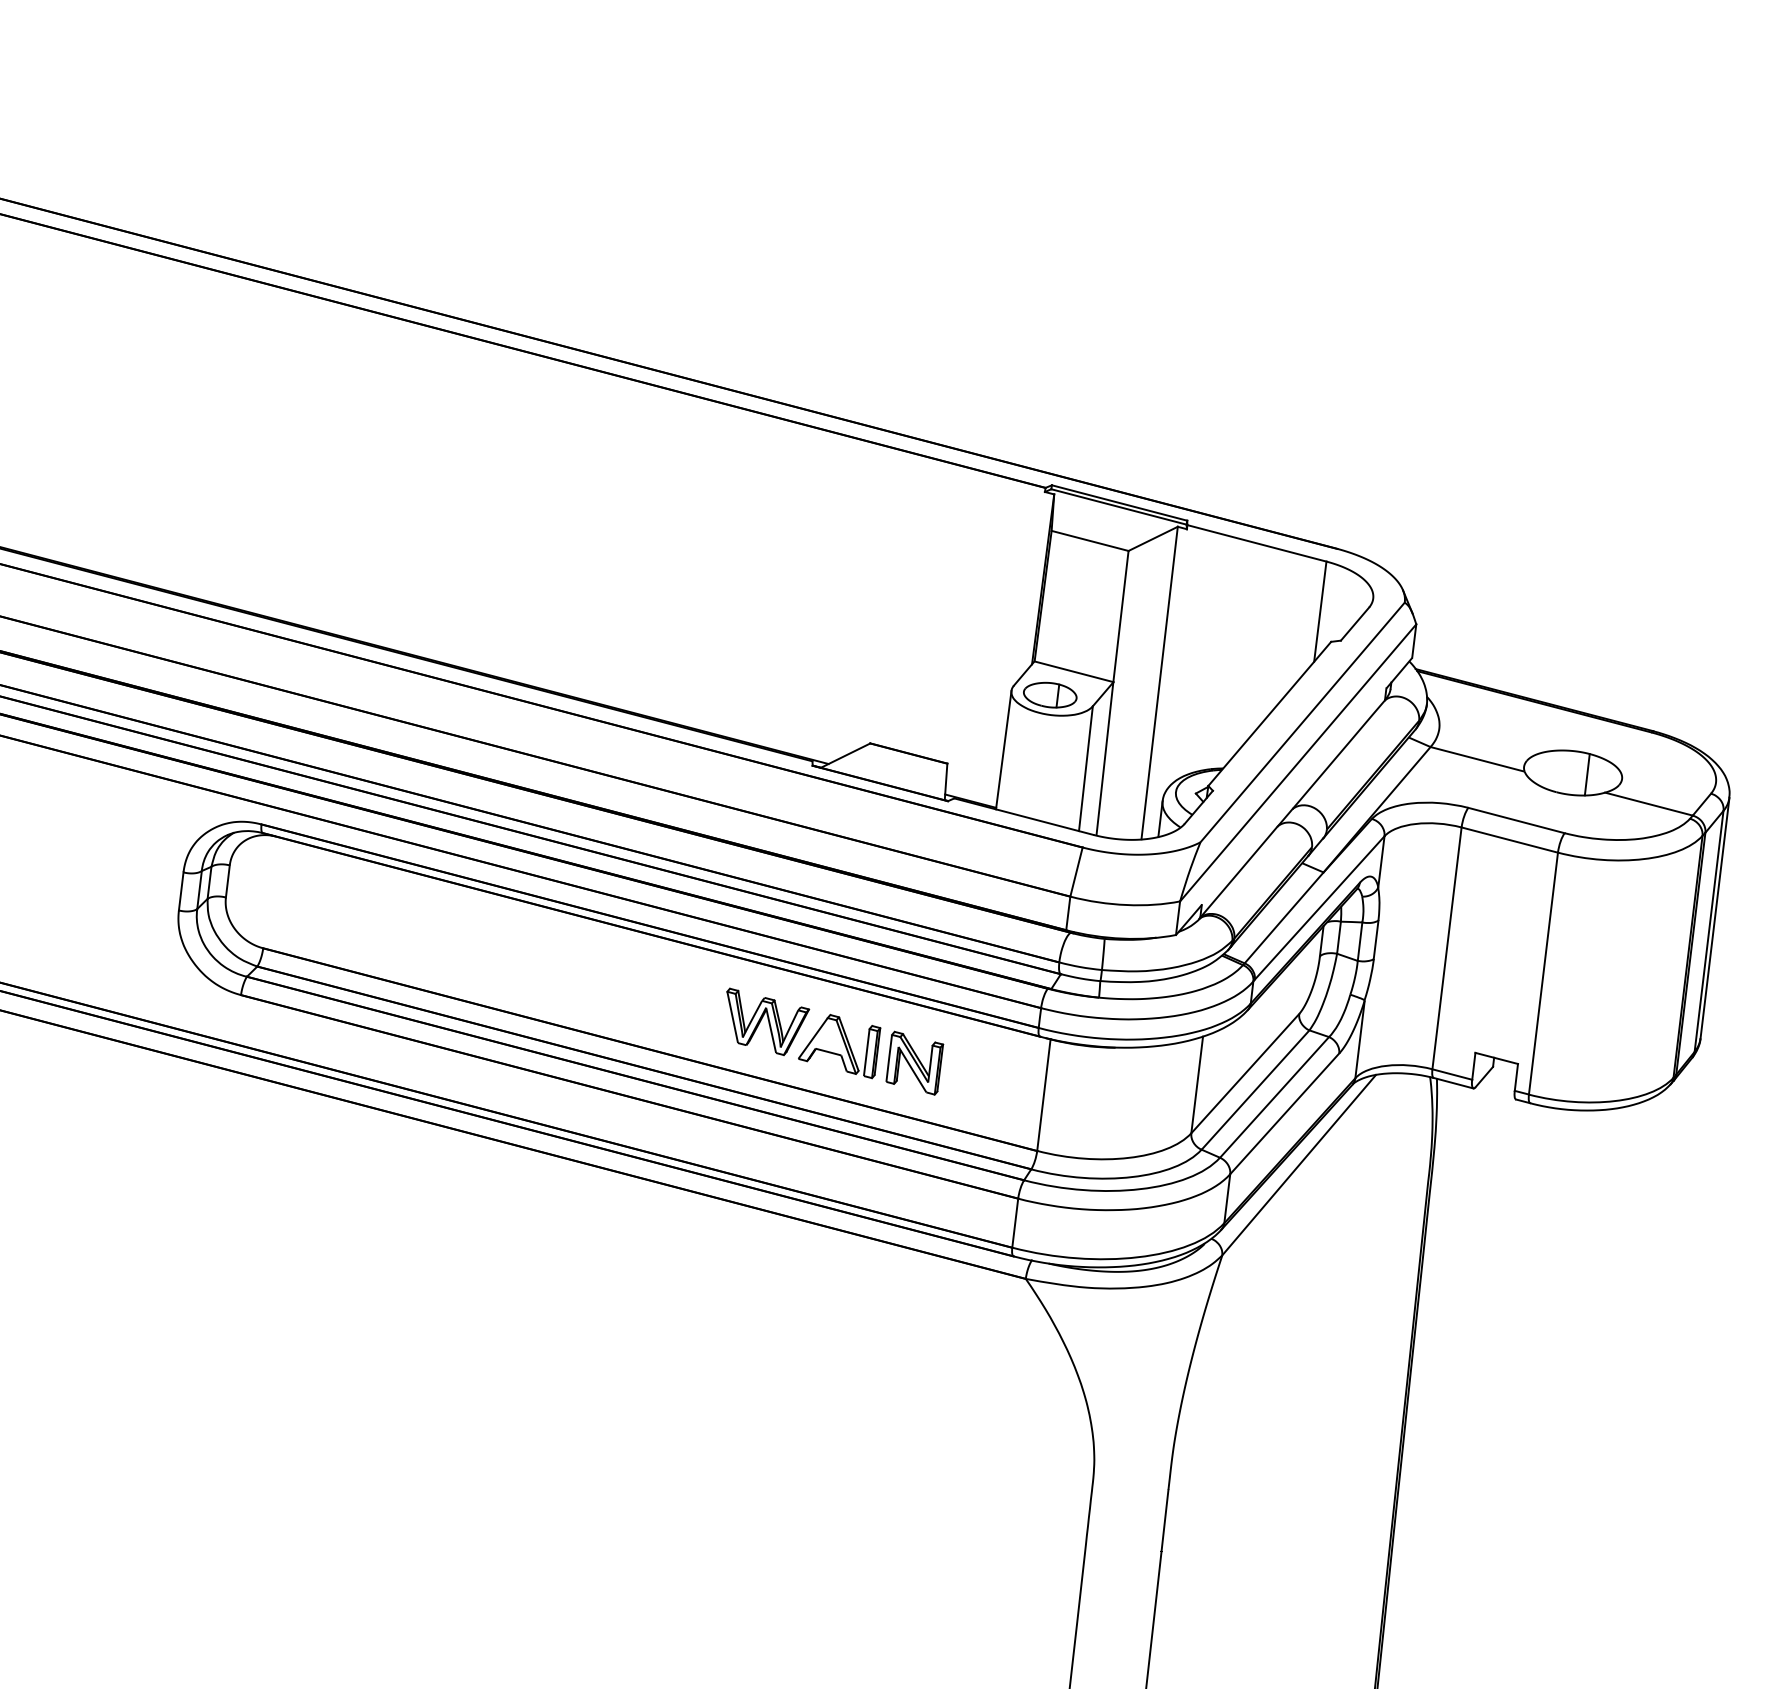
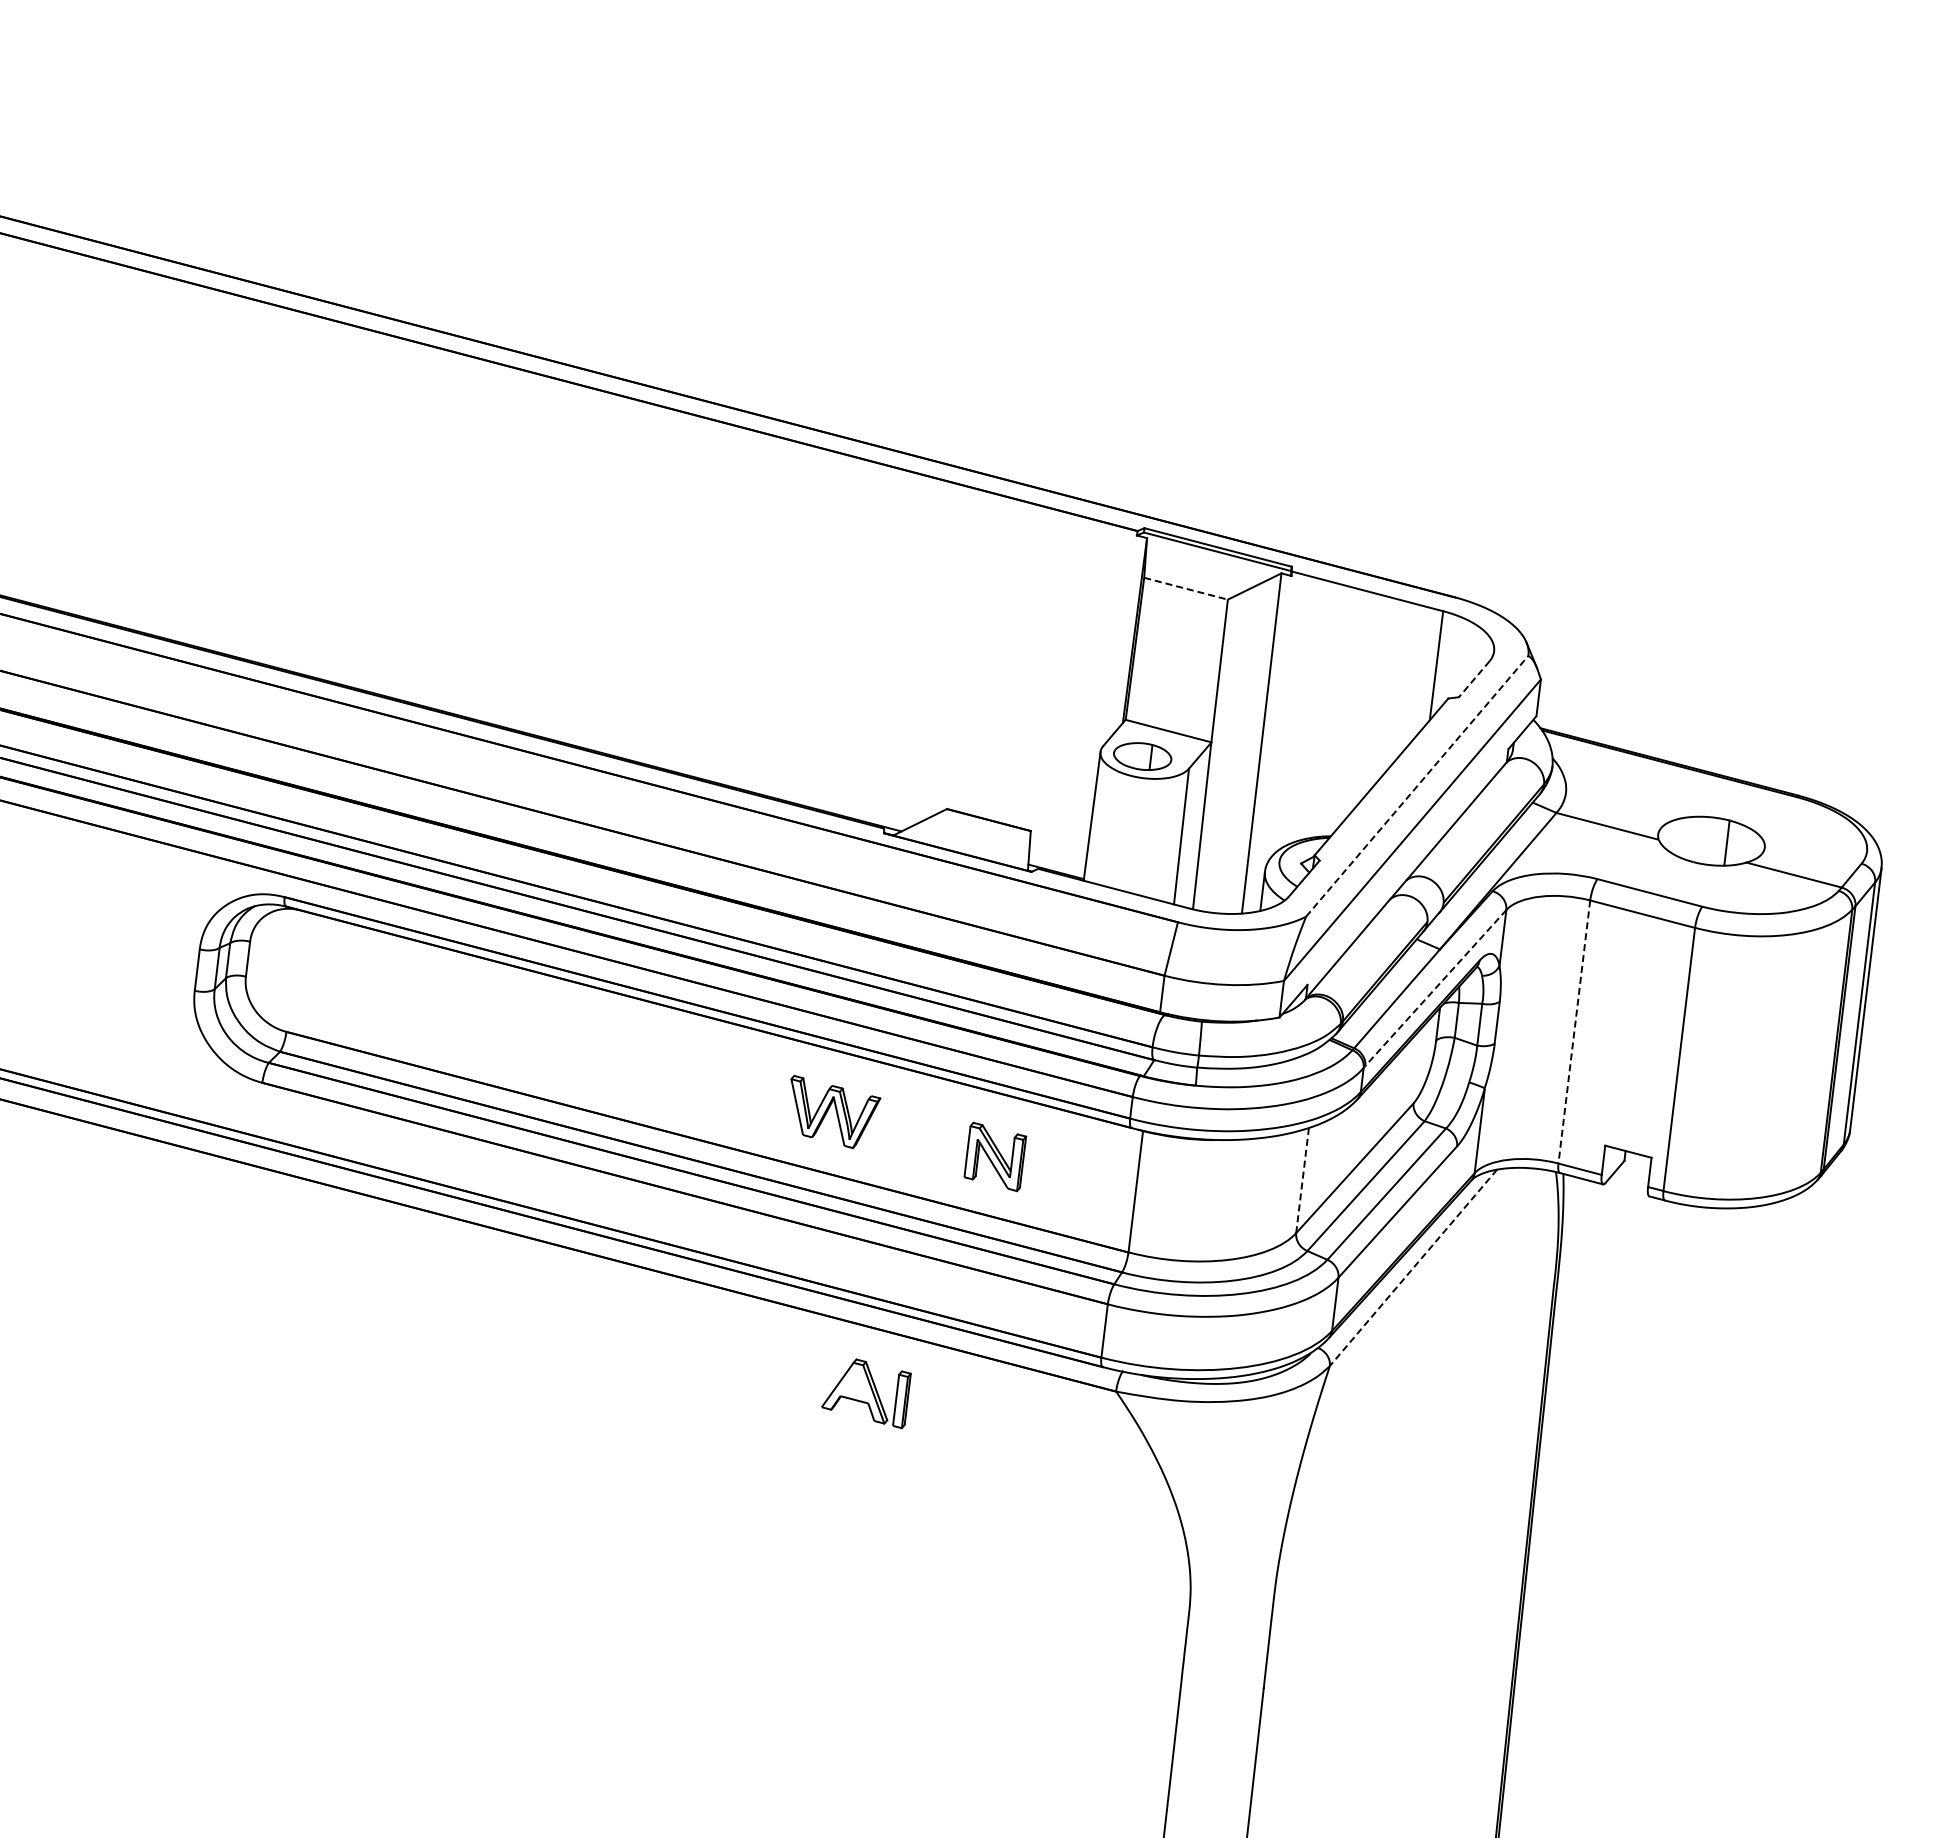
line: (1090, 540) -> (1186, 588), solid -> dashed
line: (1355, 624) -> (1474, 679), solid -> dashed
line: (1302, 721) -> (1417, 785), solid -> dashed
line: (1319, 908) -> (1435, 988), solid -> dashed
line: (1447, 948) -> (1574, 1032), solid -> dashed
part: (839, 1046) -> (866, 1393), moved
line: (1197, 1084) -> (1302, 1180), solid -> dashed
line: (1299, 1164) -> (1413, 1267), solid -> dashed

